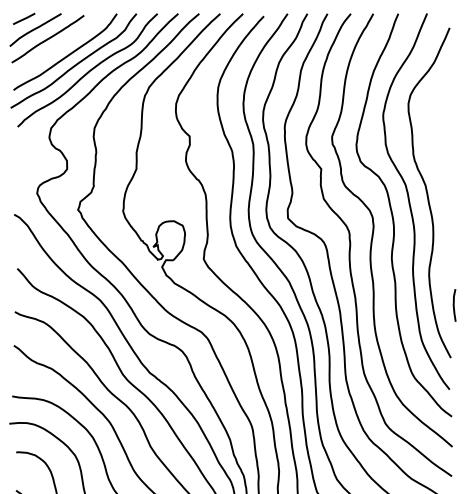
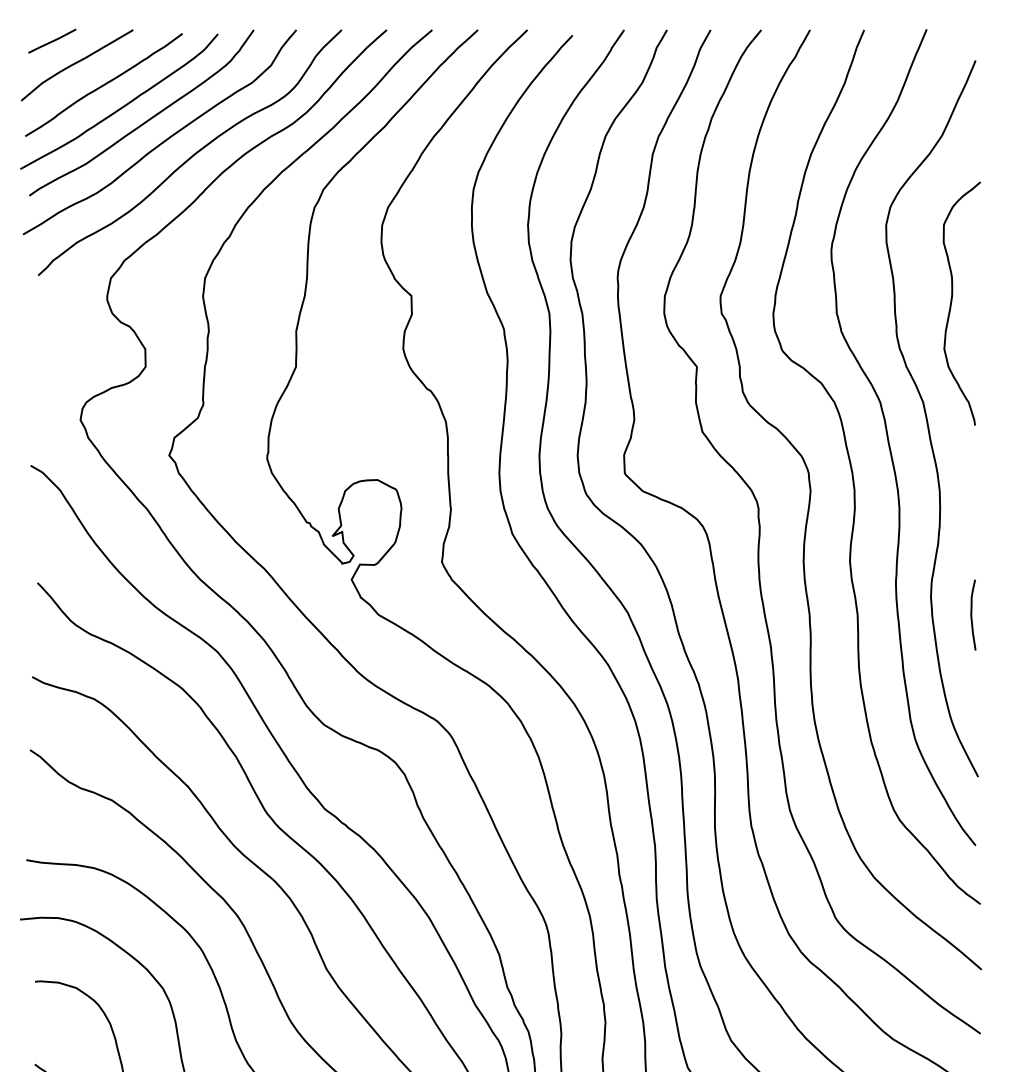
curve: (56, 48) -> (122, 105), added
curve: (439, 139) -> (953, 302), added
curve: (454, 305) -> (973, 615), moved

